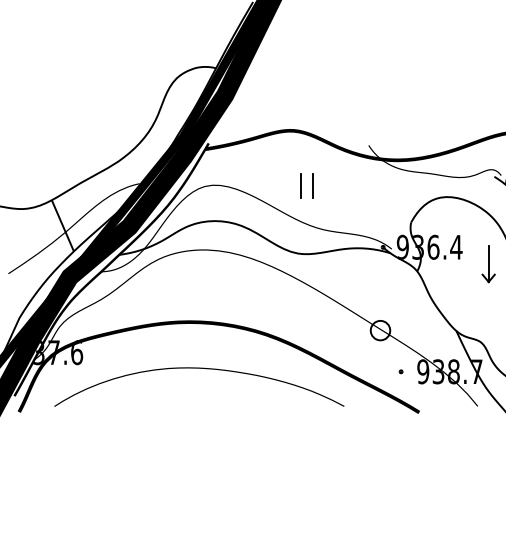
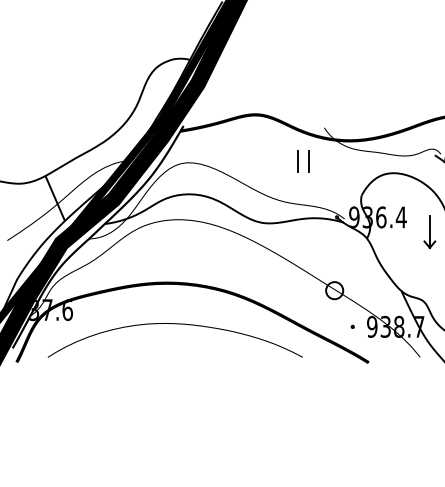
part: (307, 186) -> (303, 161), moved

